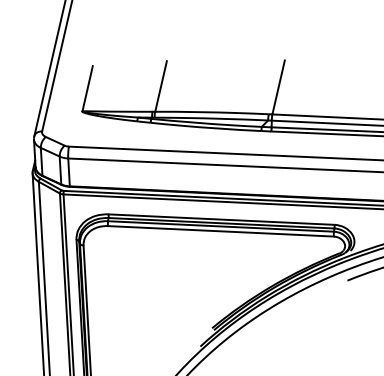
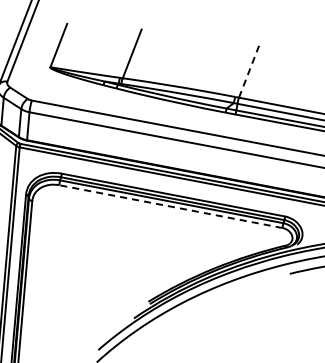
line: (278, 87) -> (248, 71), solid -> dashed
line: (220, 231) -> (170, 206), solid -> dashed

